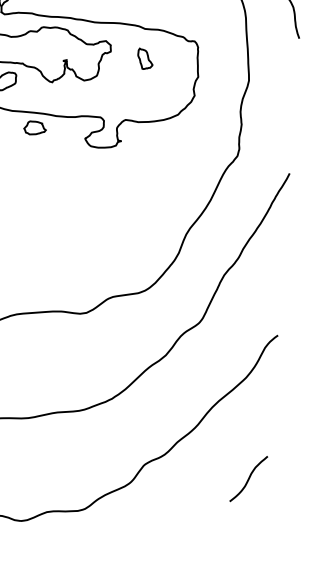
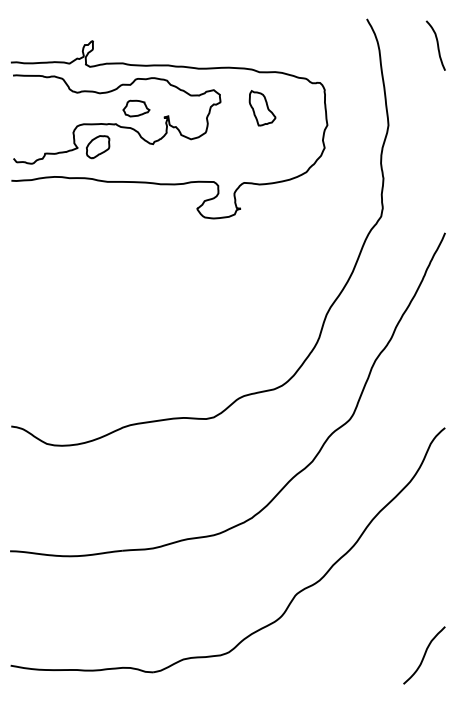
part: (145, 59) -> (262, 108), size x1.43
part: (35, 128) -> (136, 108), moved
curve: (248, 479) -> (424, 655), moved

